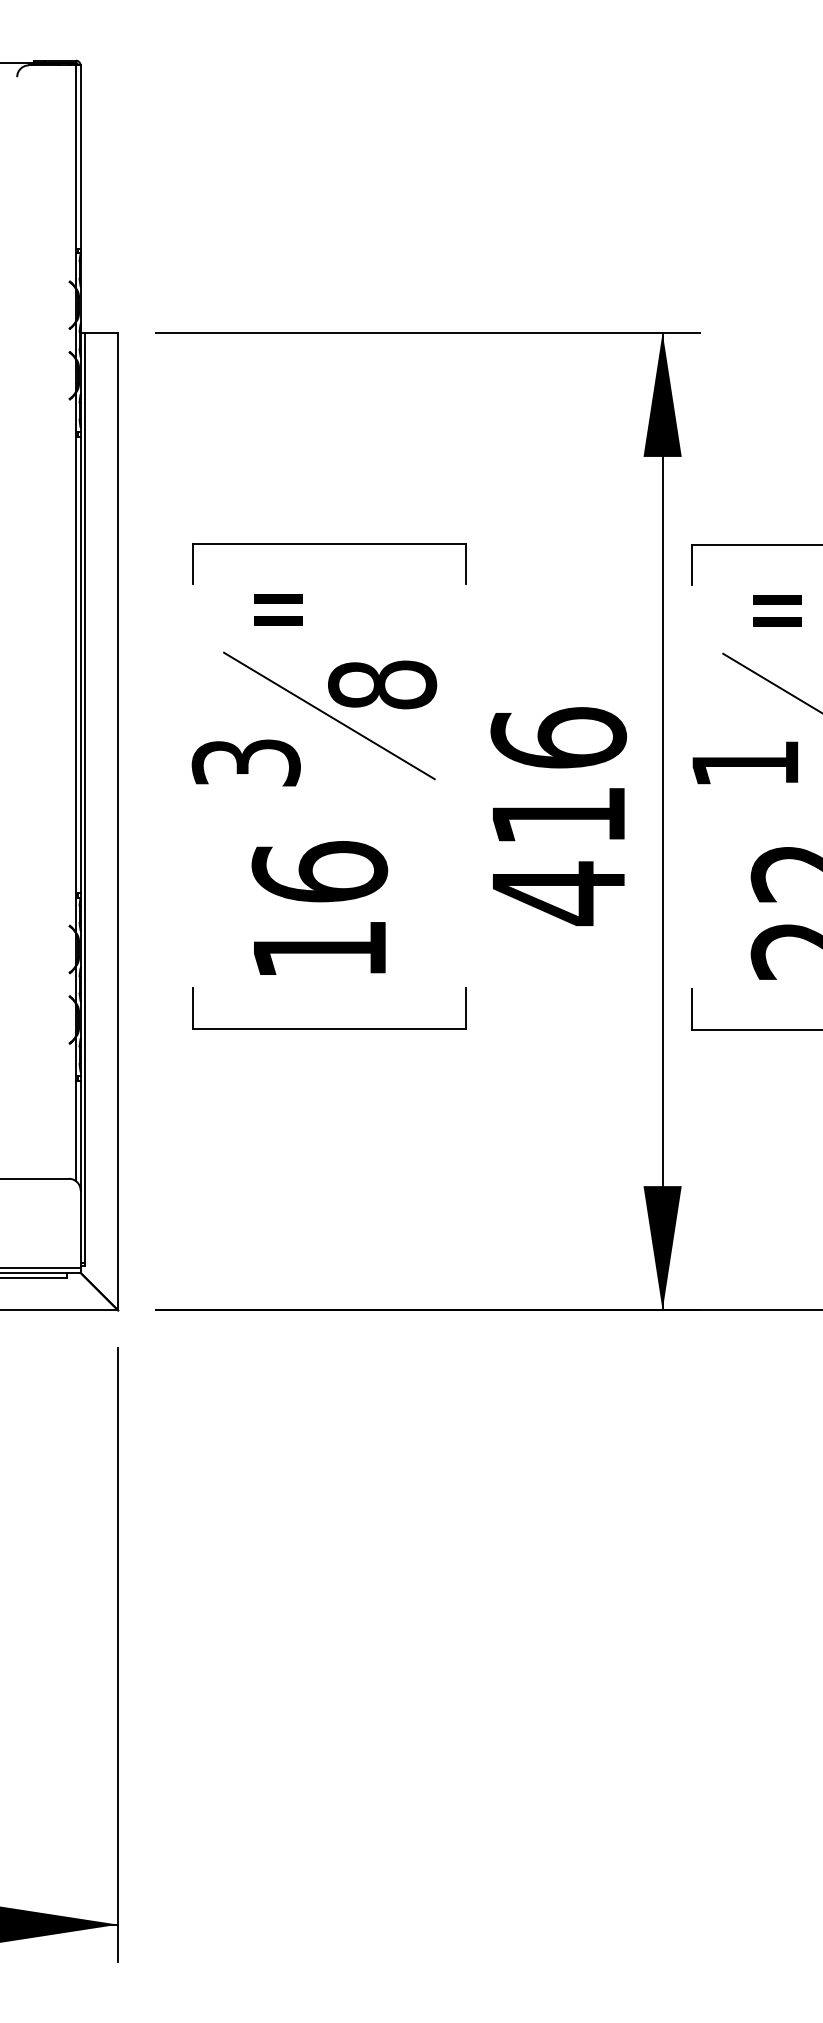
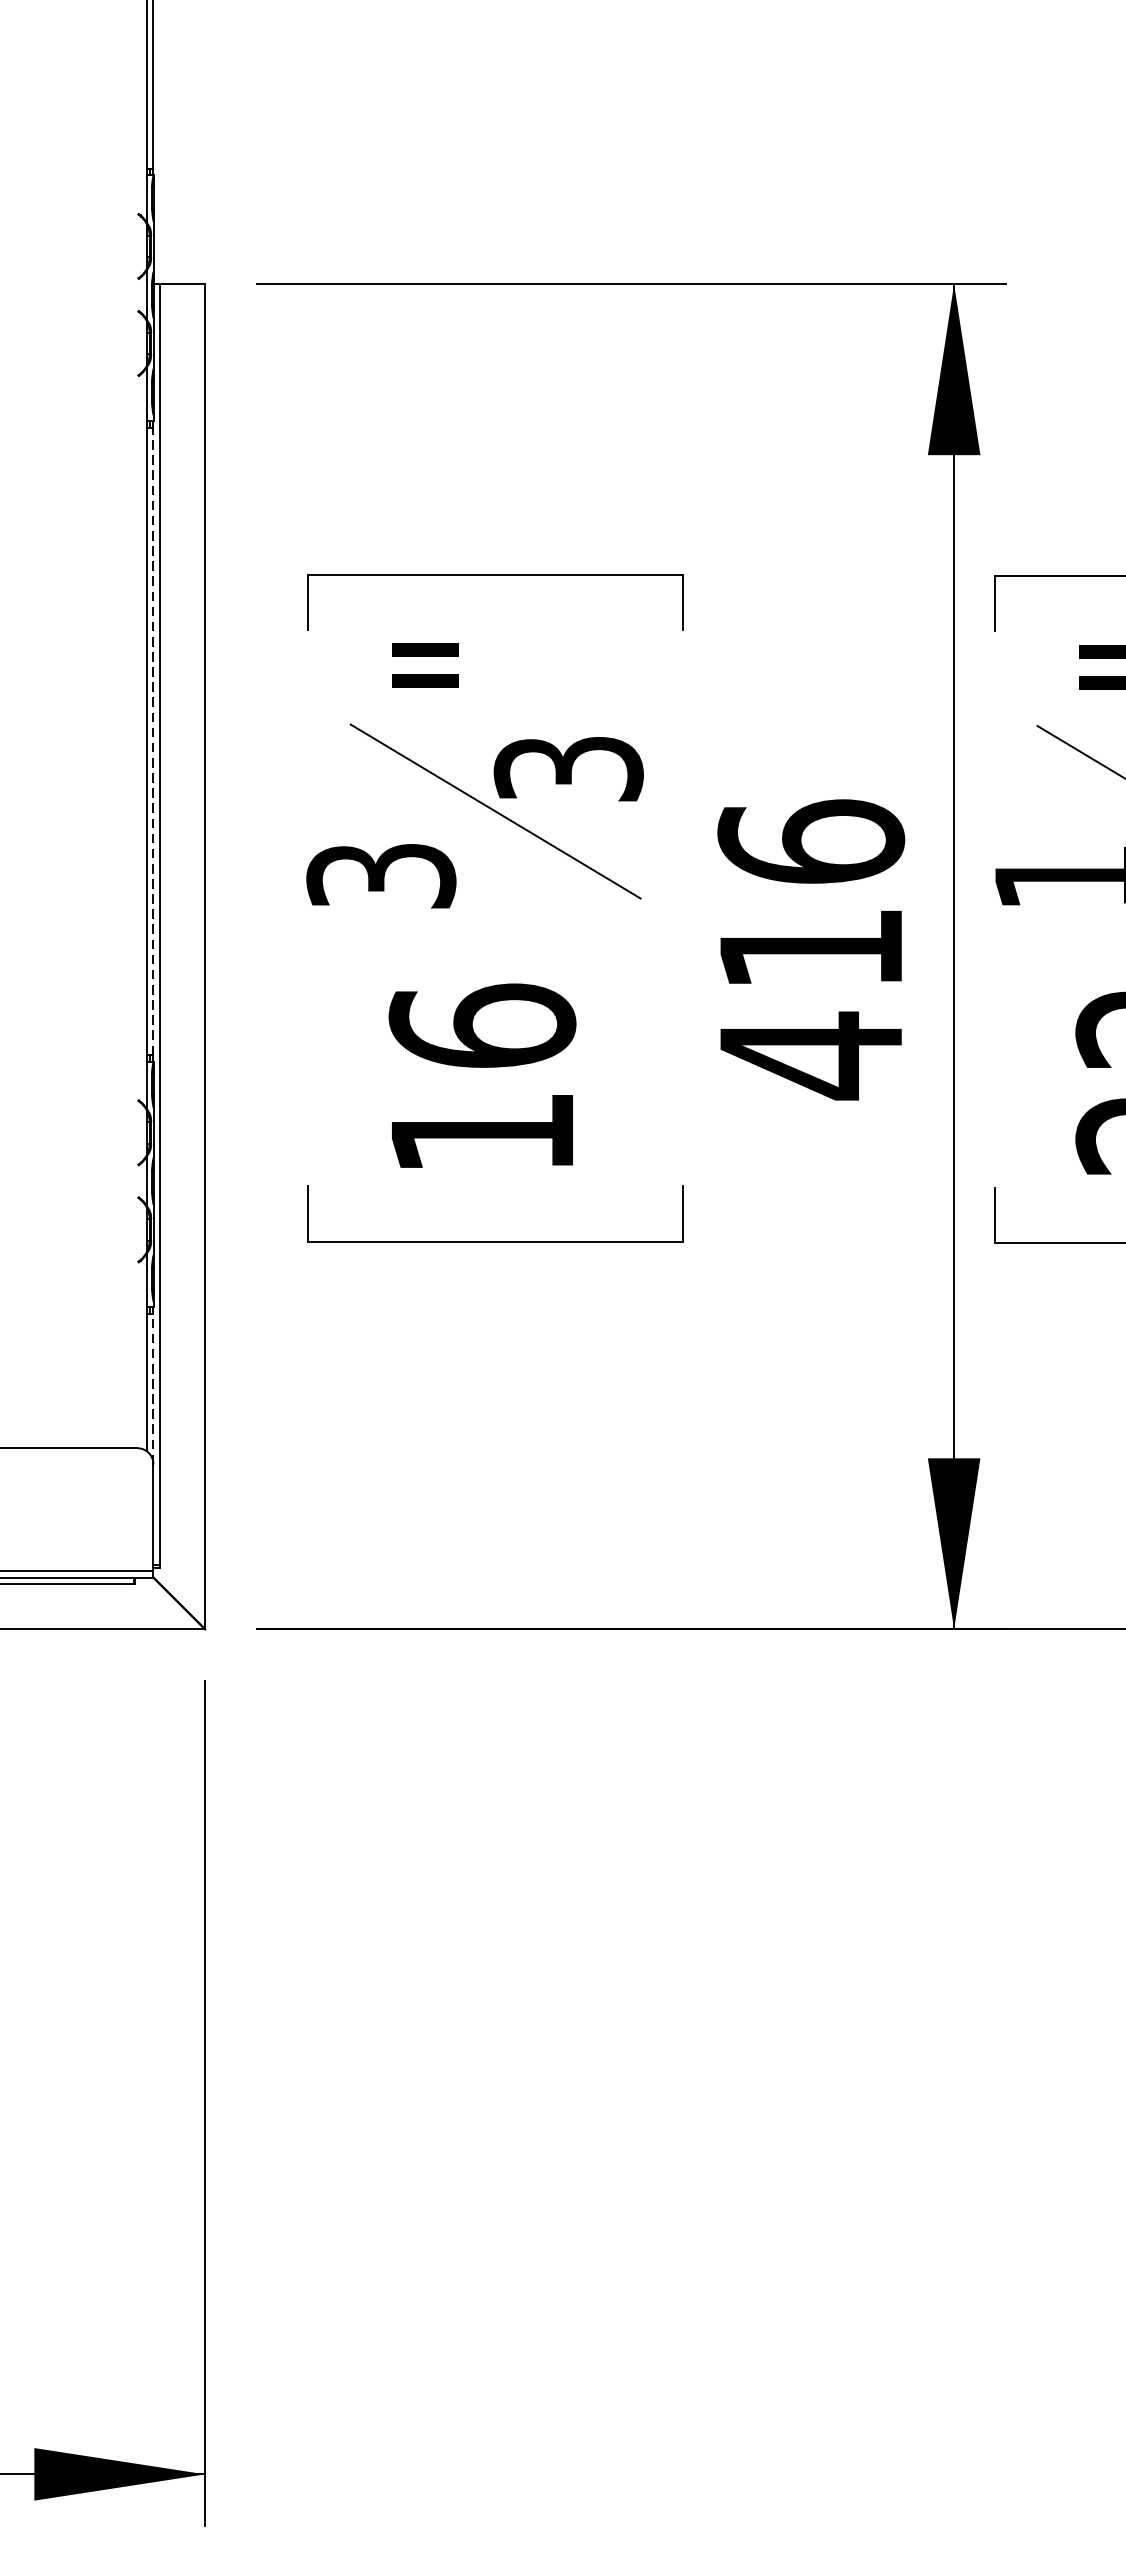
line: (80, 664) -> (153, 740), solid -> dashed
text: (382, 684) -> (568, 768), 8 -> 3
line: (80, 1135) -> (153, 1388), solid -> dashed

